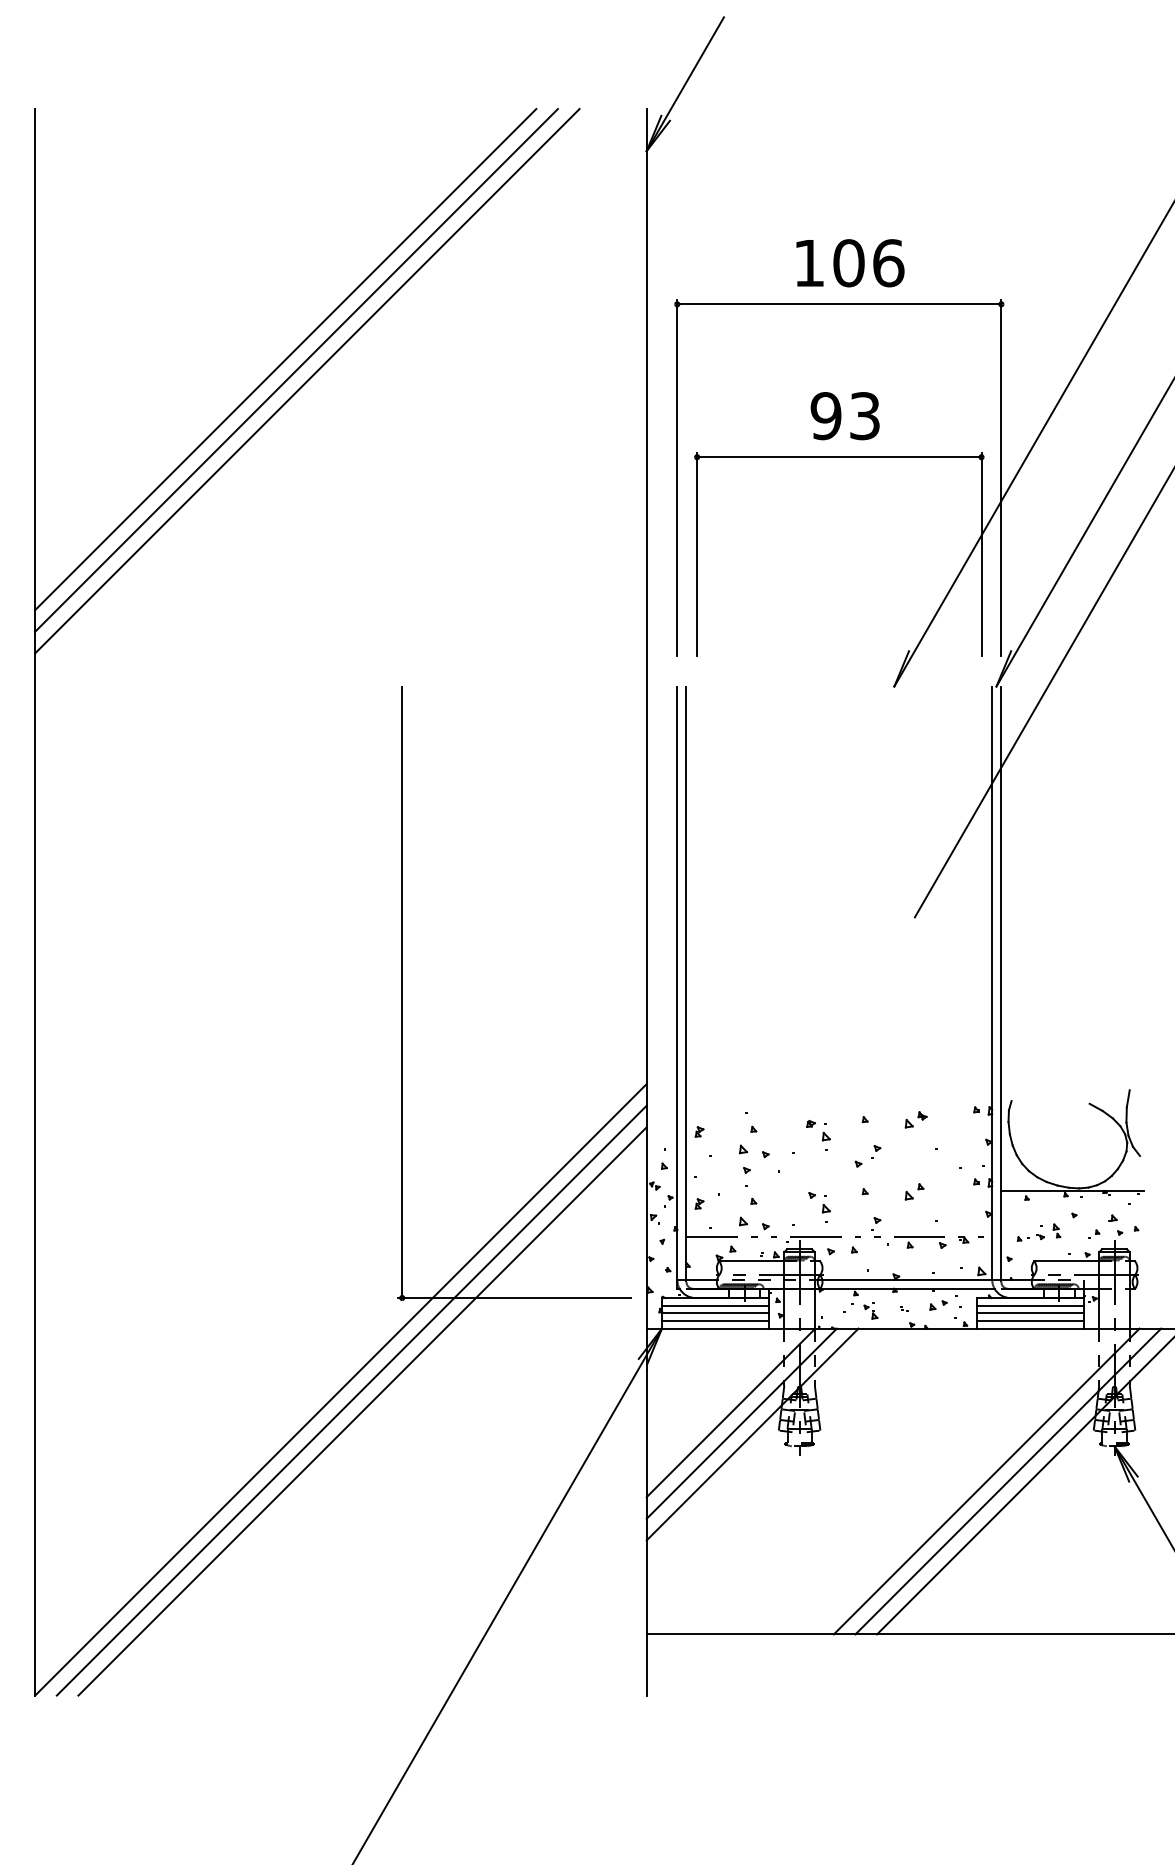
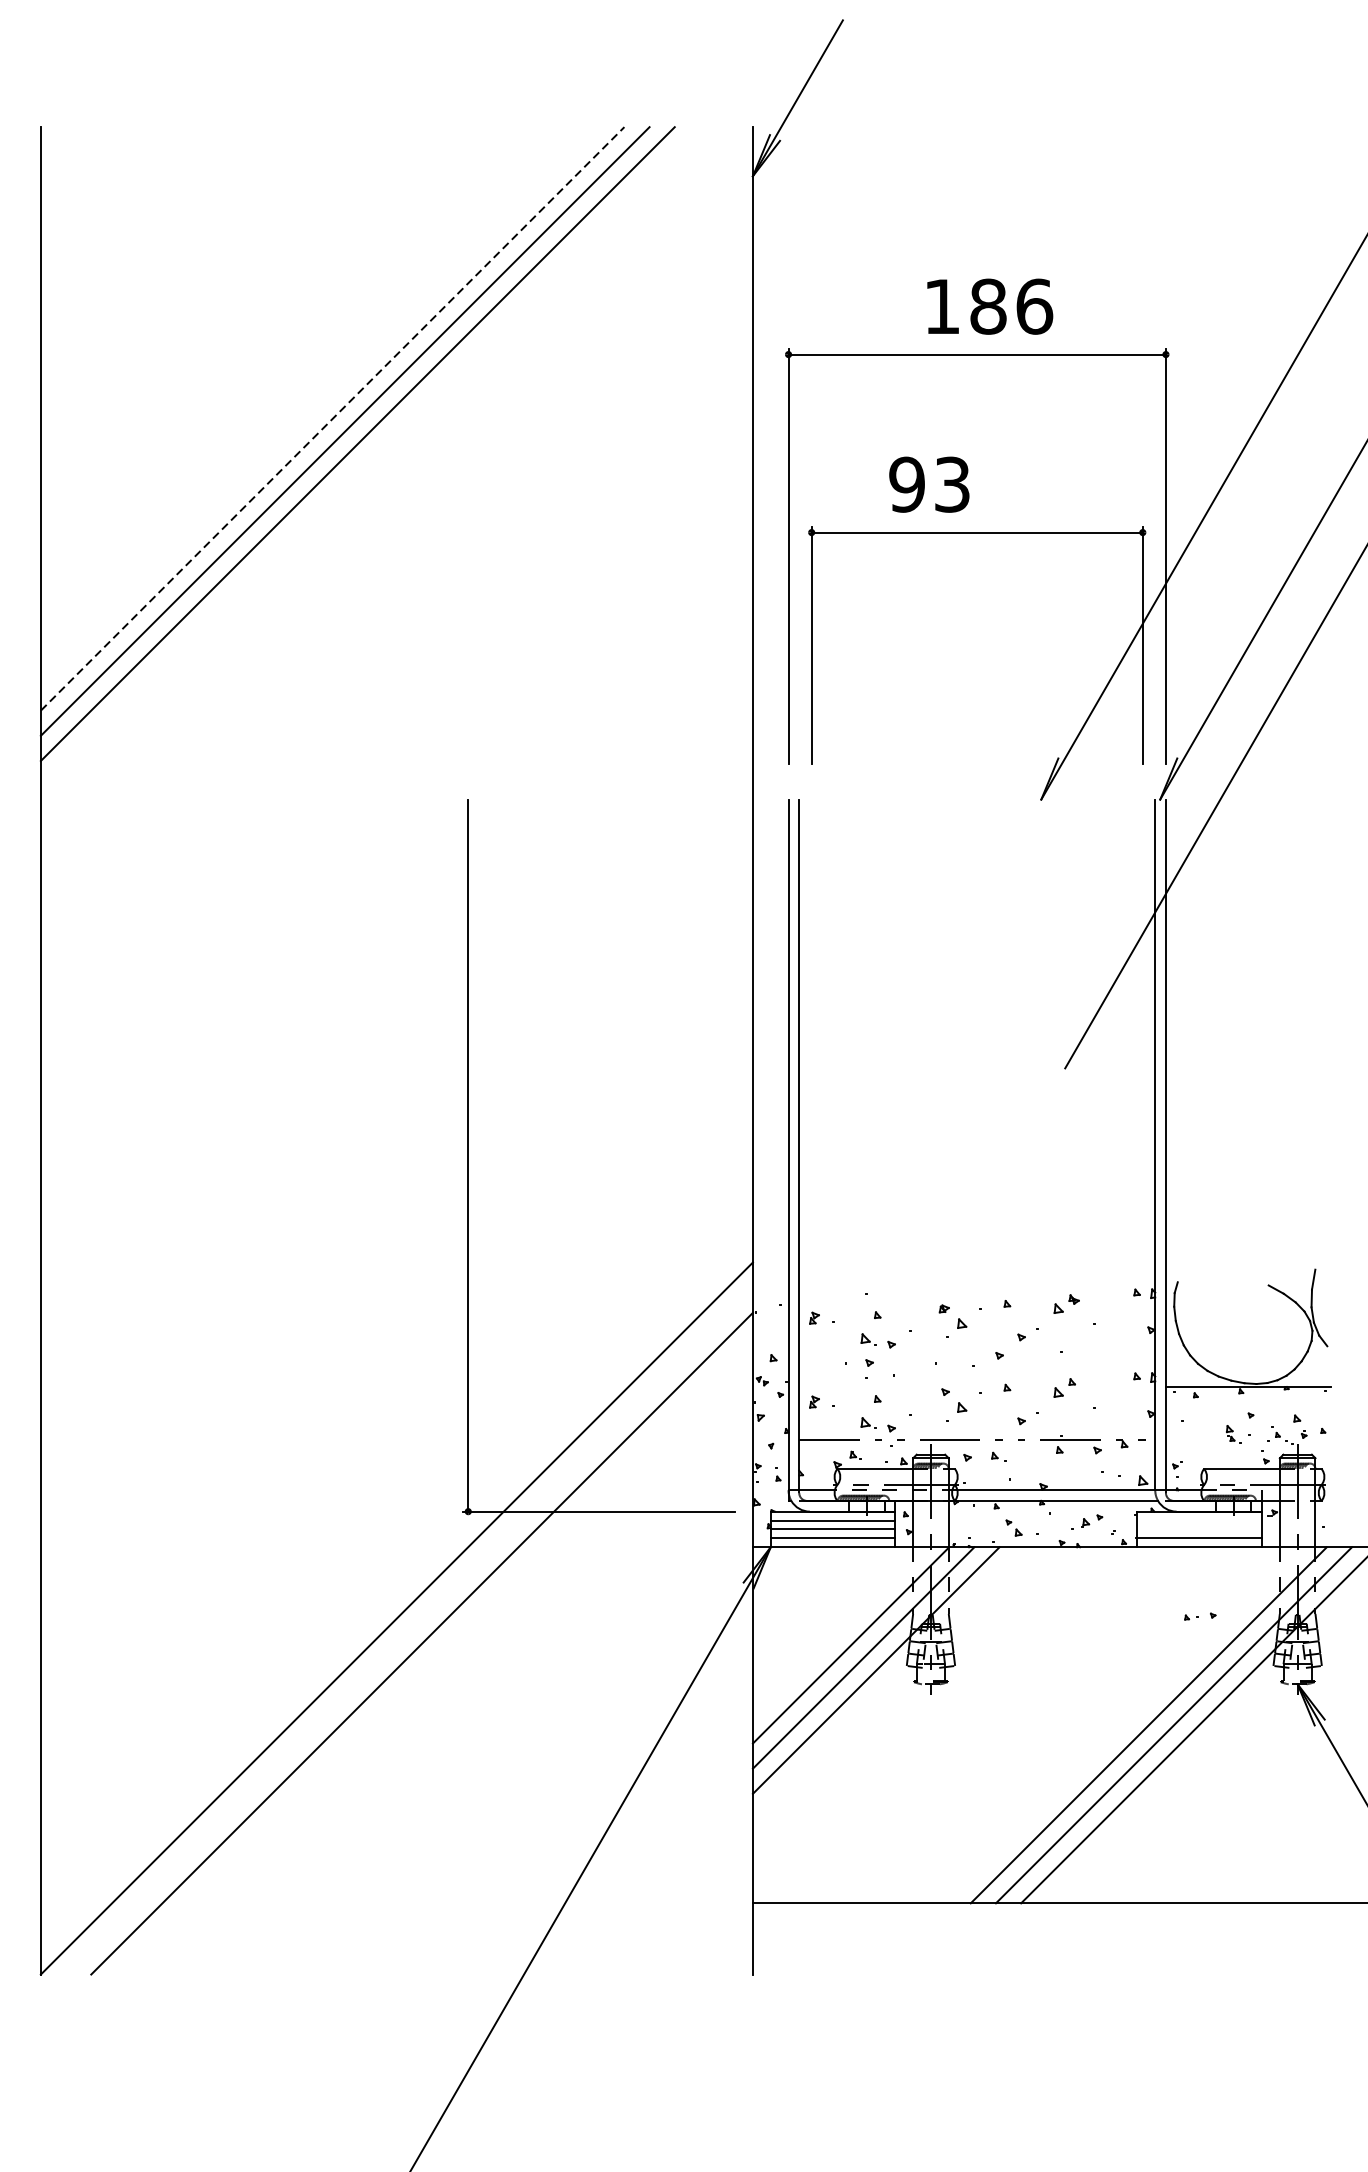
text: (848, 263) -> (987, 307), 106 -> 186
line: (286, 359) -> (333, 418), solid -> dashed
text: (844, 416) -> (928, 485), moved
part: (1030, 1237) -> (1199, 1615), moved
line: (1029, 1305) -> (1198, 1520), removed
line: (1029, 1313) -> (1198, 1529), removed
line: (351, 1400) -> (409, 1630), removed

